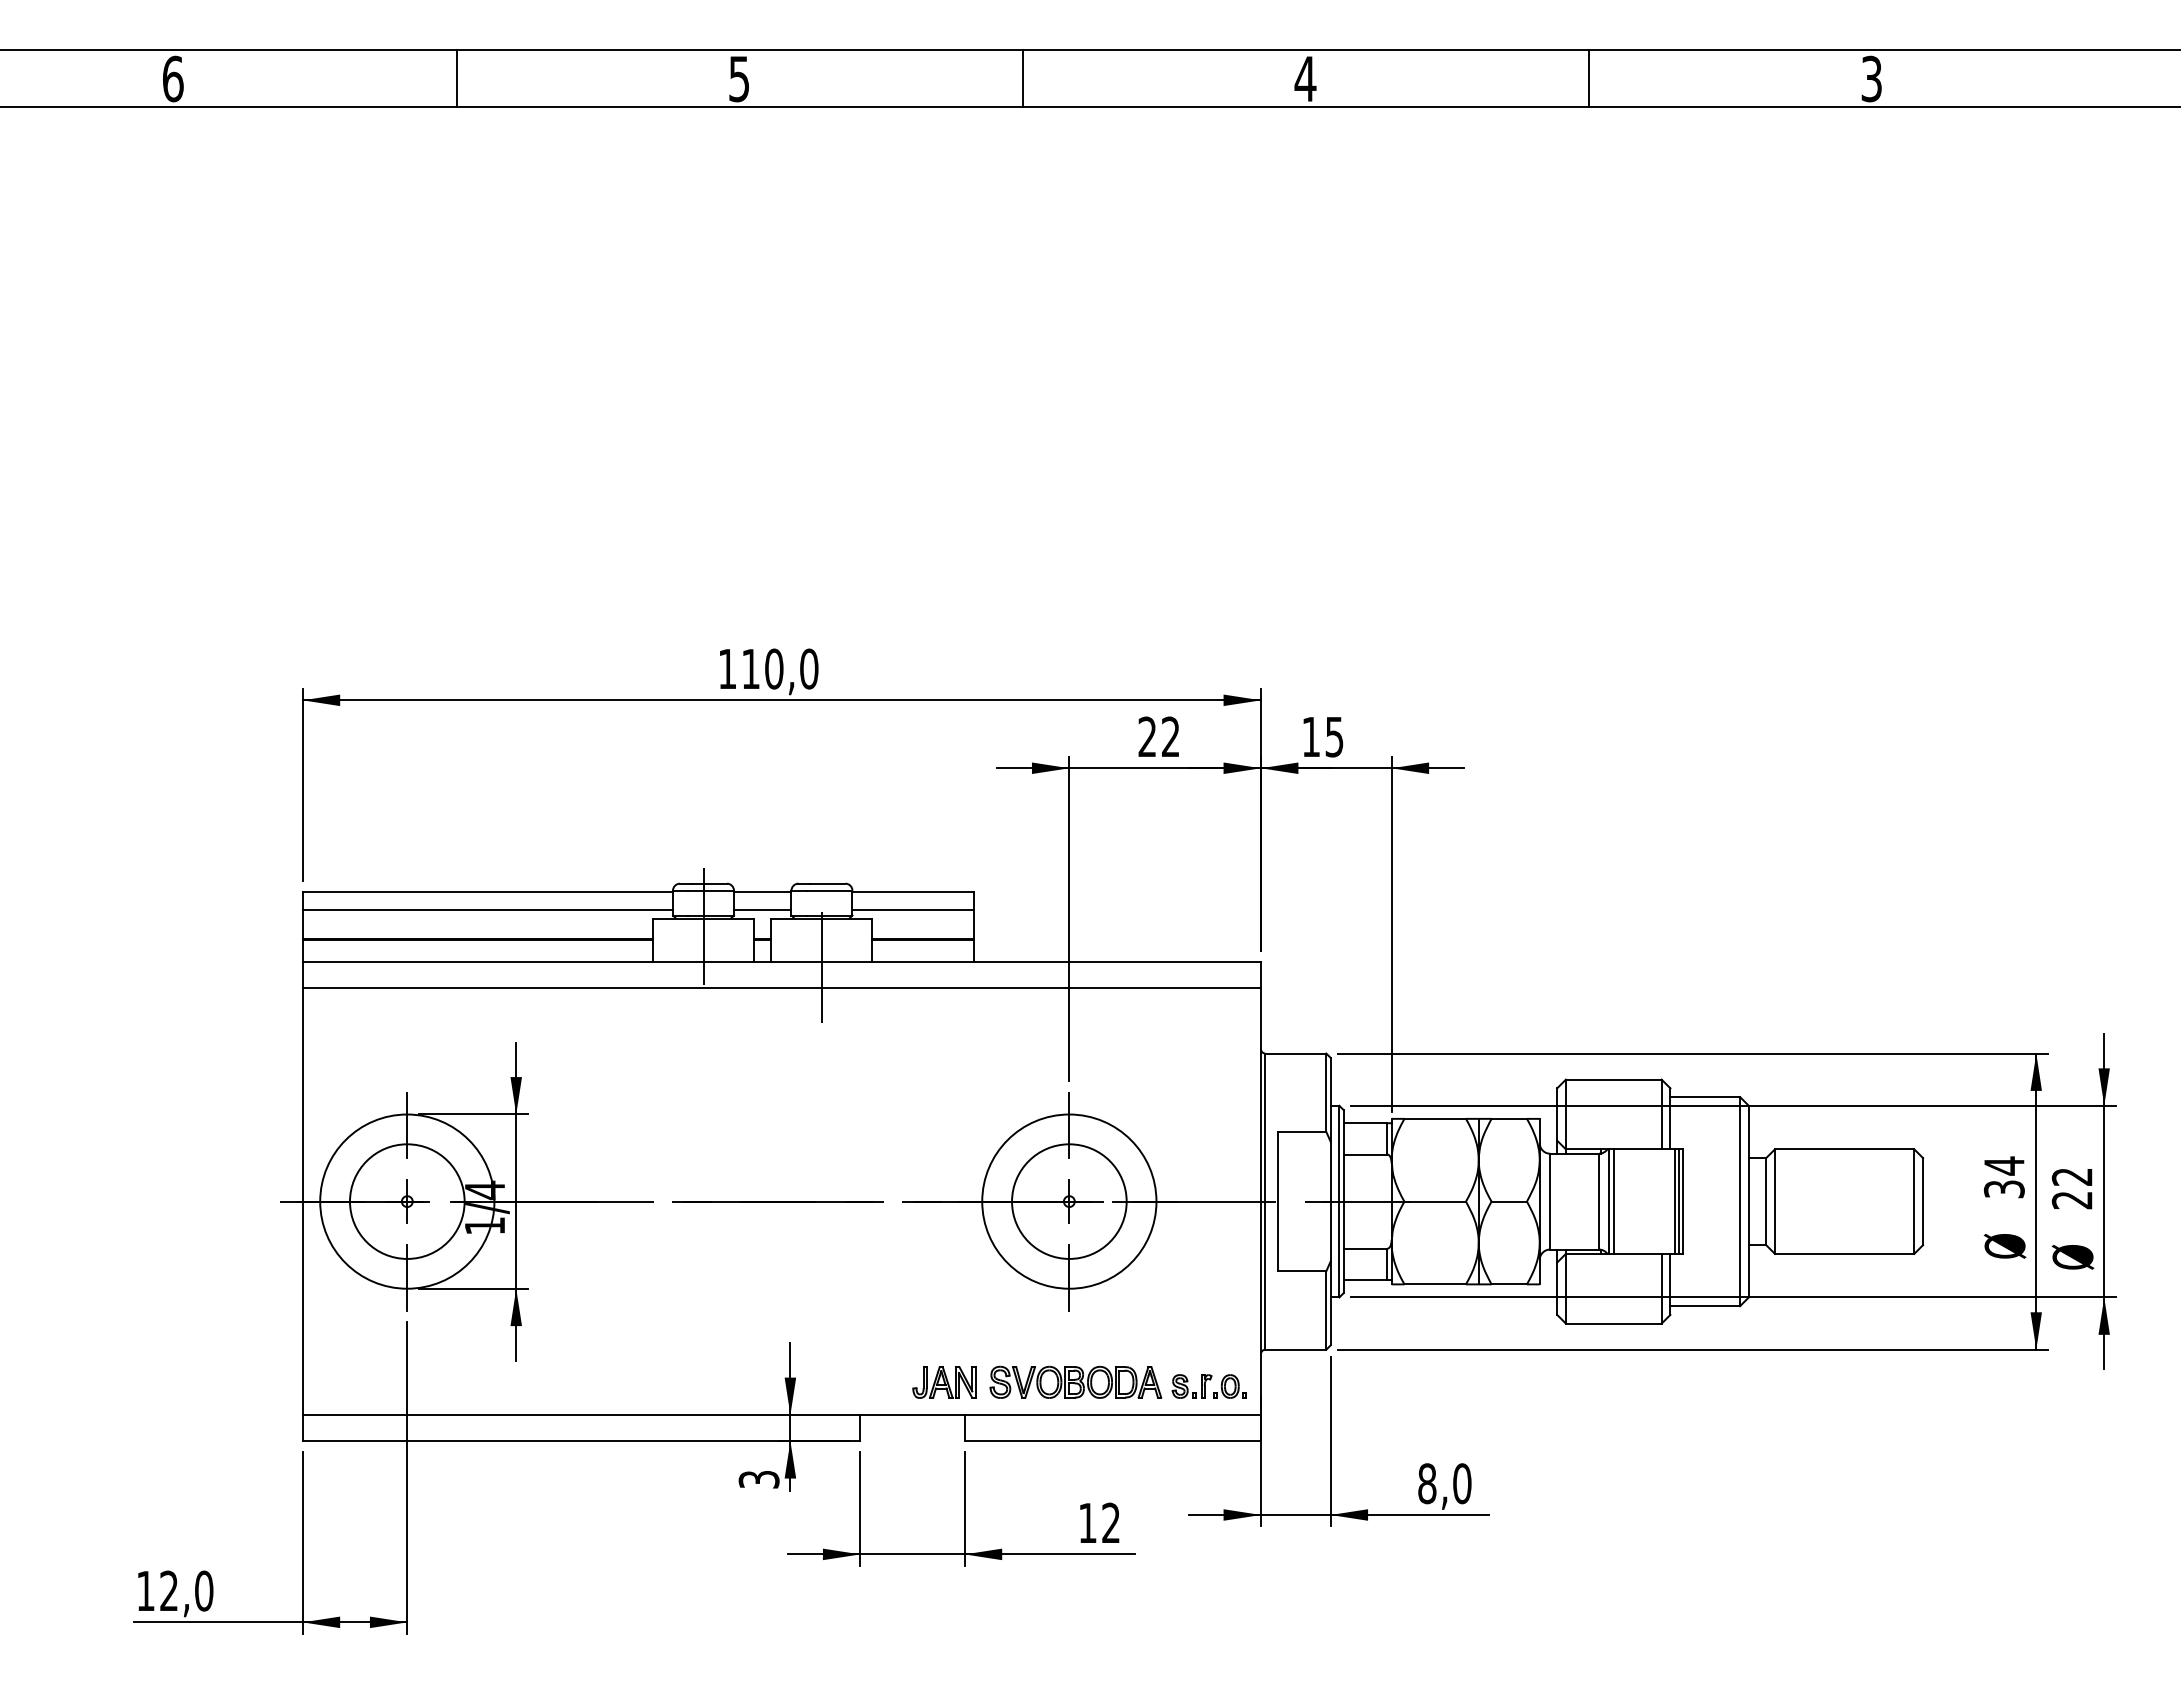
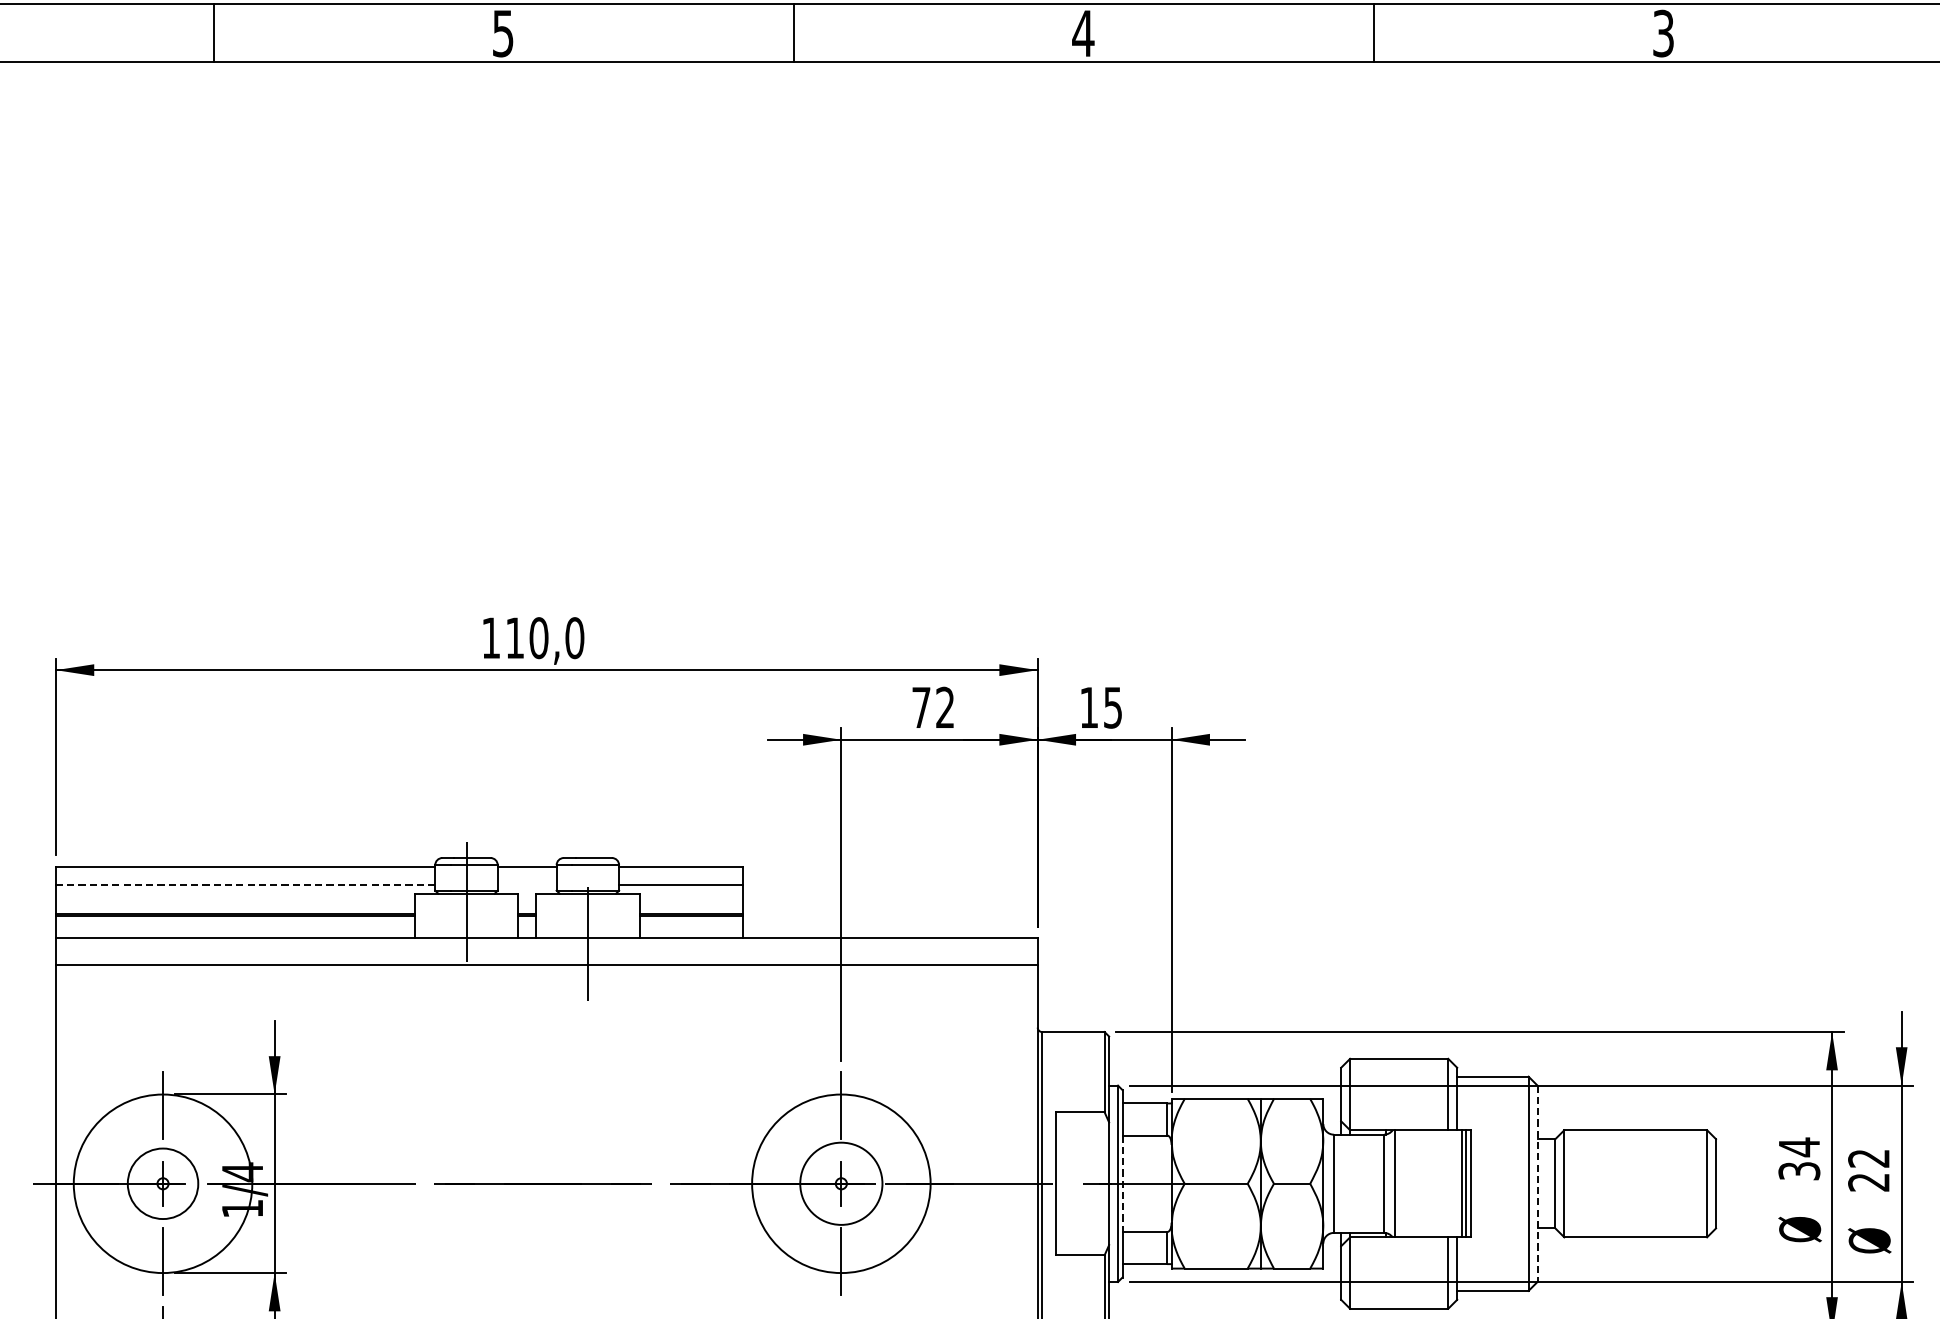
text: (1147, 736) -> (921, 707), 22 -> 72
line: (488, 909) -> (246, 884), solid -> dashed
line: (762, 909) -> (526, 884), removed
circle: (407, 1201) -> (163, 1183), size x0.6
circle: (1069, 1201) -> (841, 1183), size x0.7
line: (1613, 1201) -> (1398, 1183), removed
line: (1748, 1201) -> (1537, 1183), solid -> dashed
line: (1343, 1202) -> (1122, 1184), solid -> dashed

